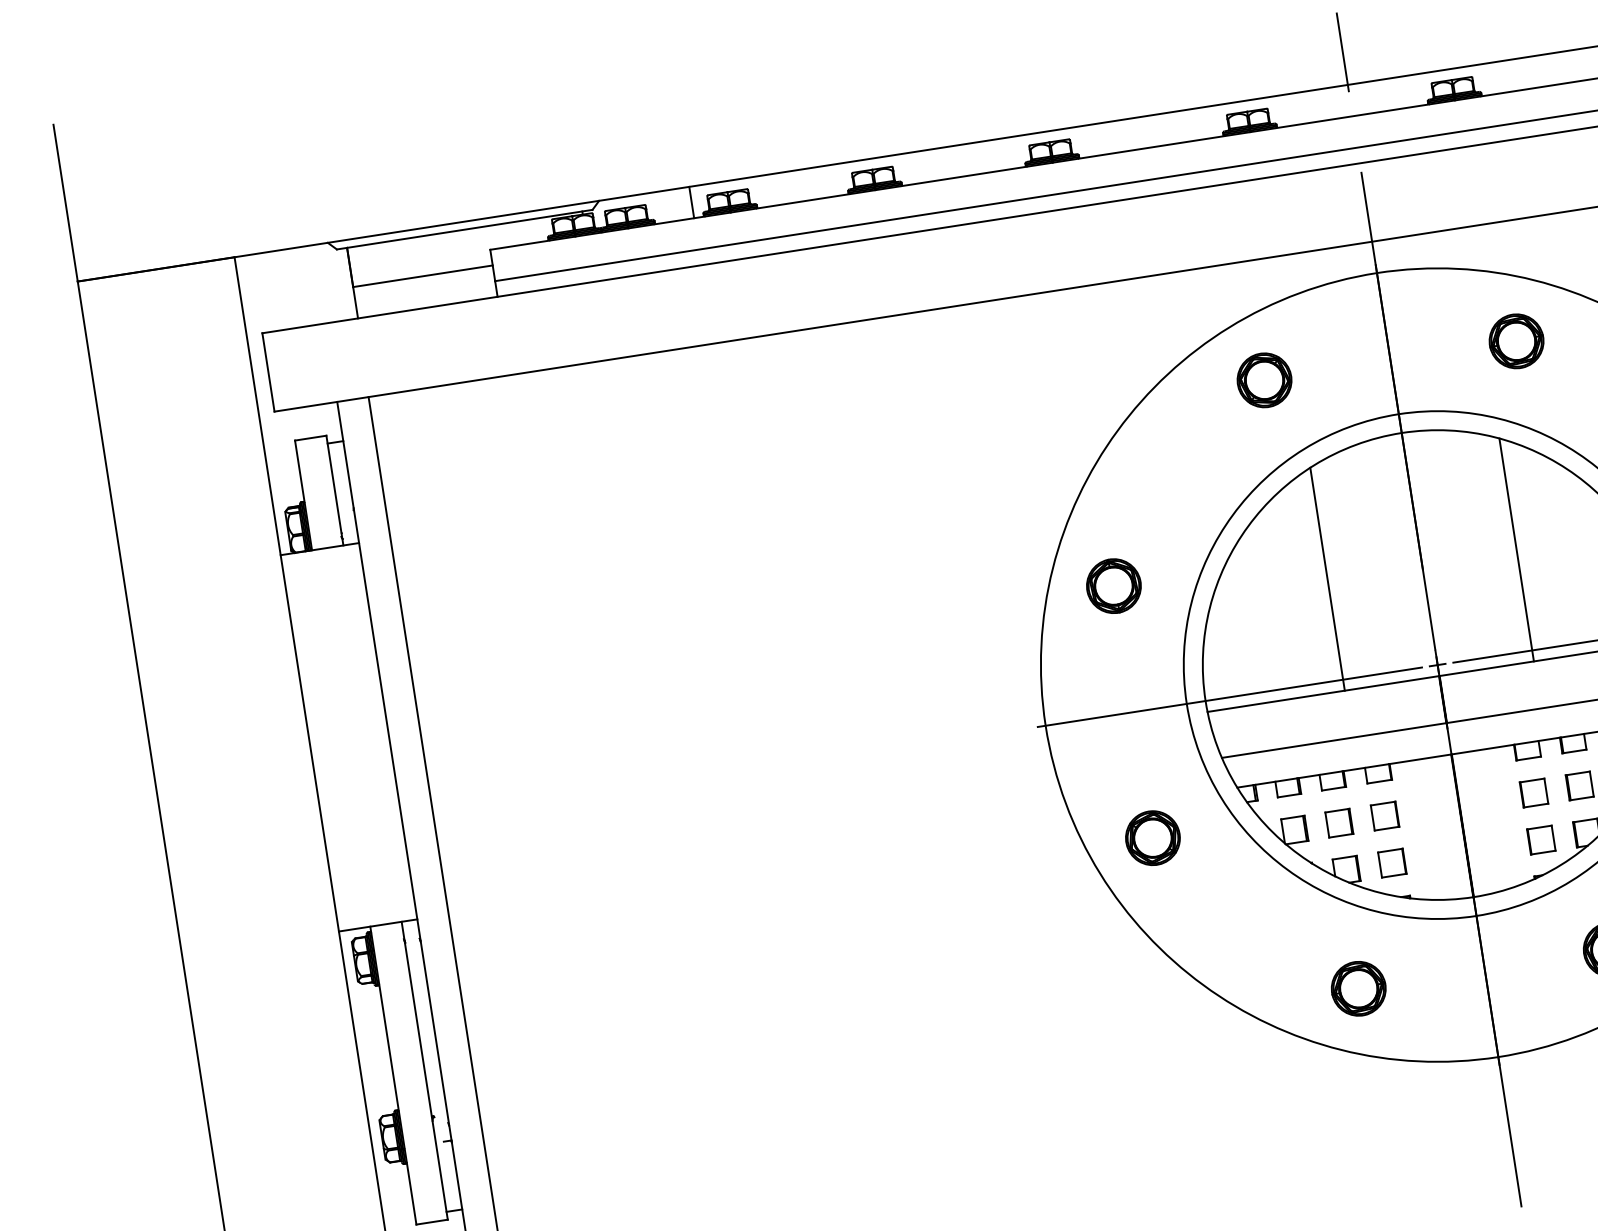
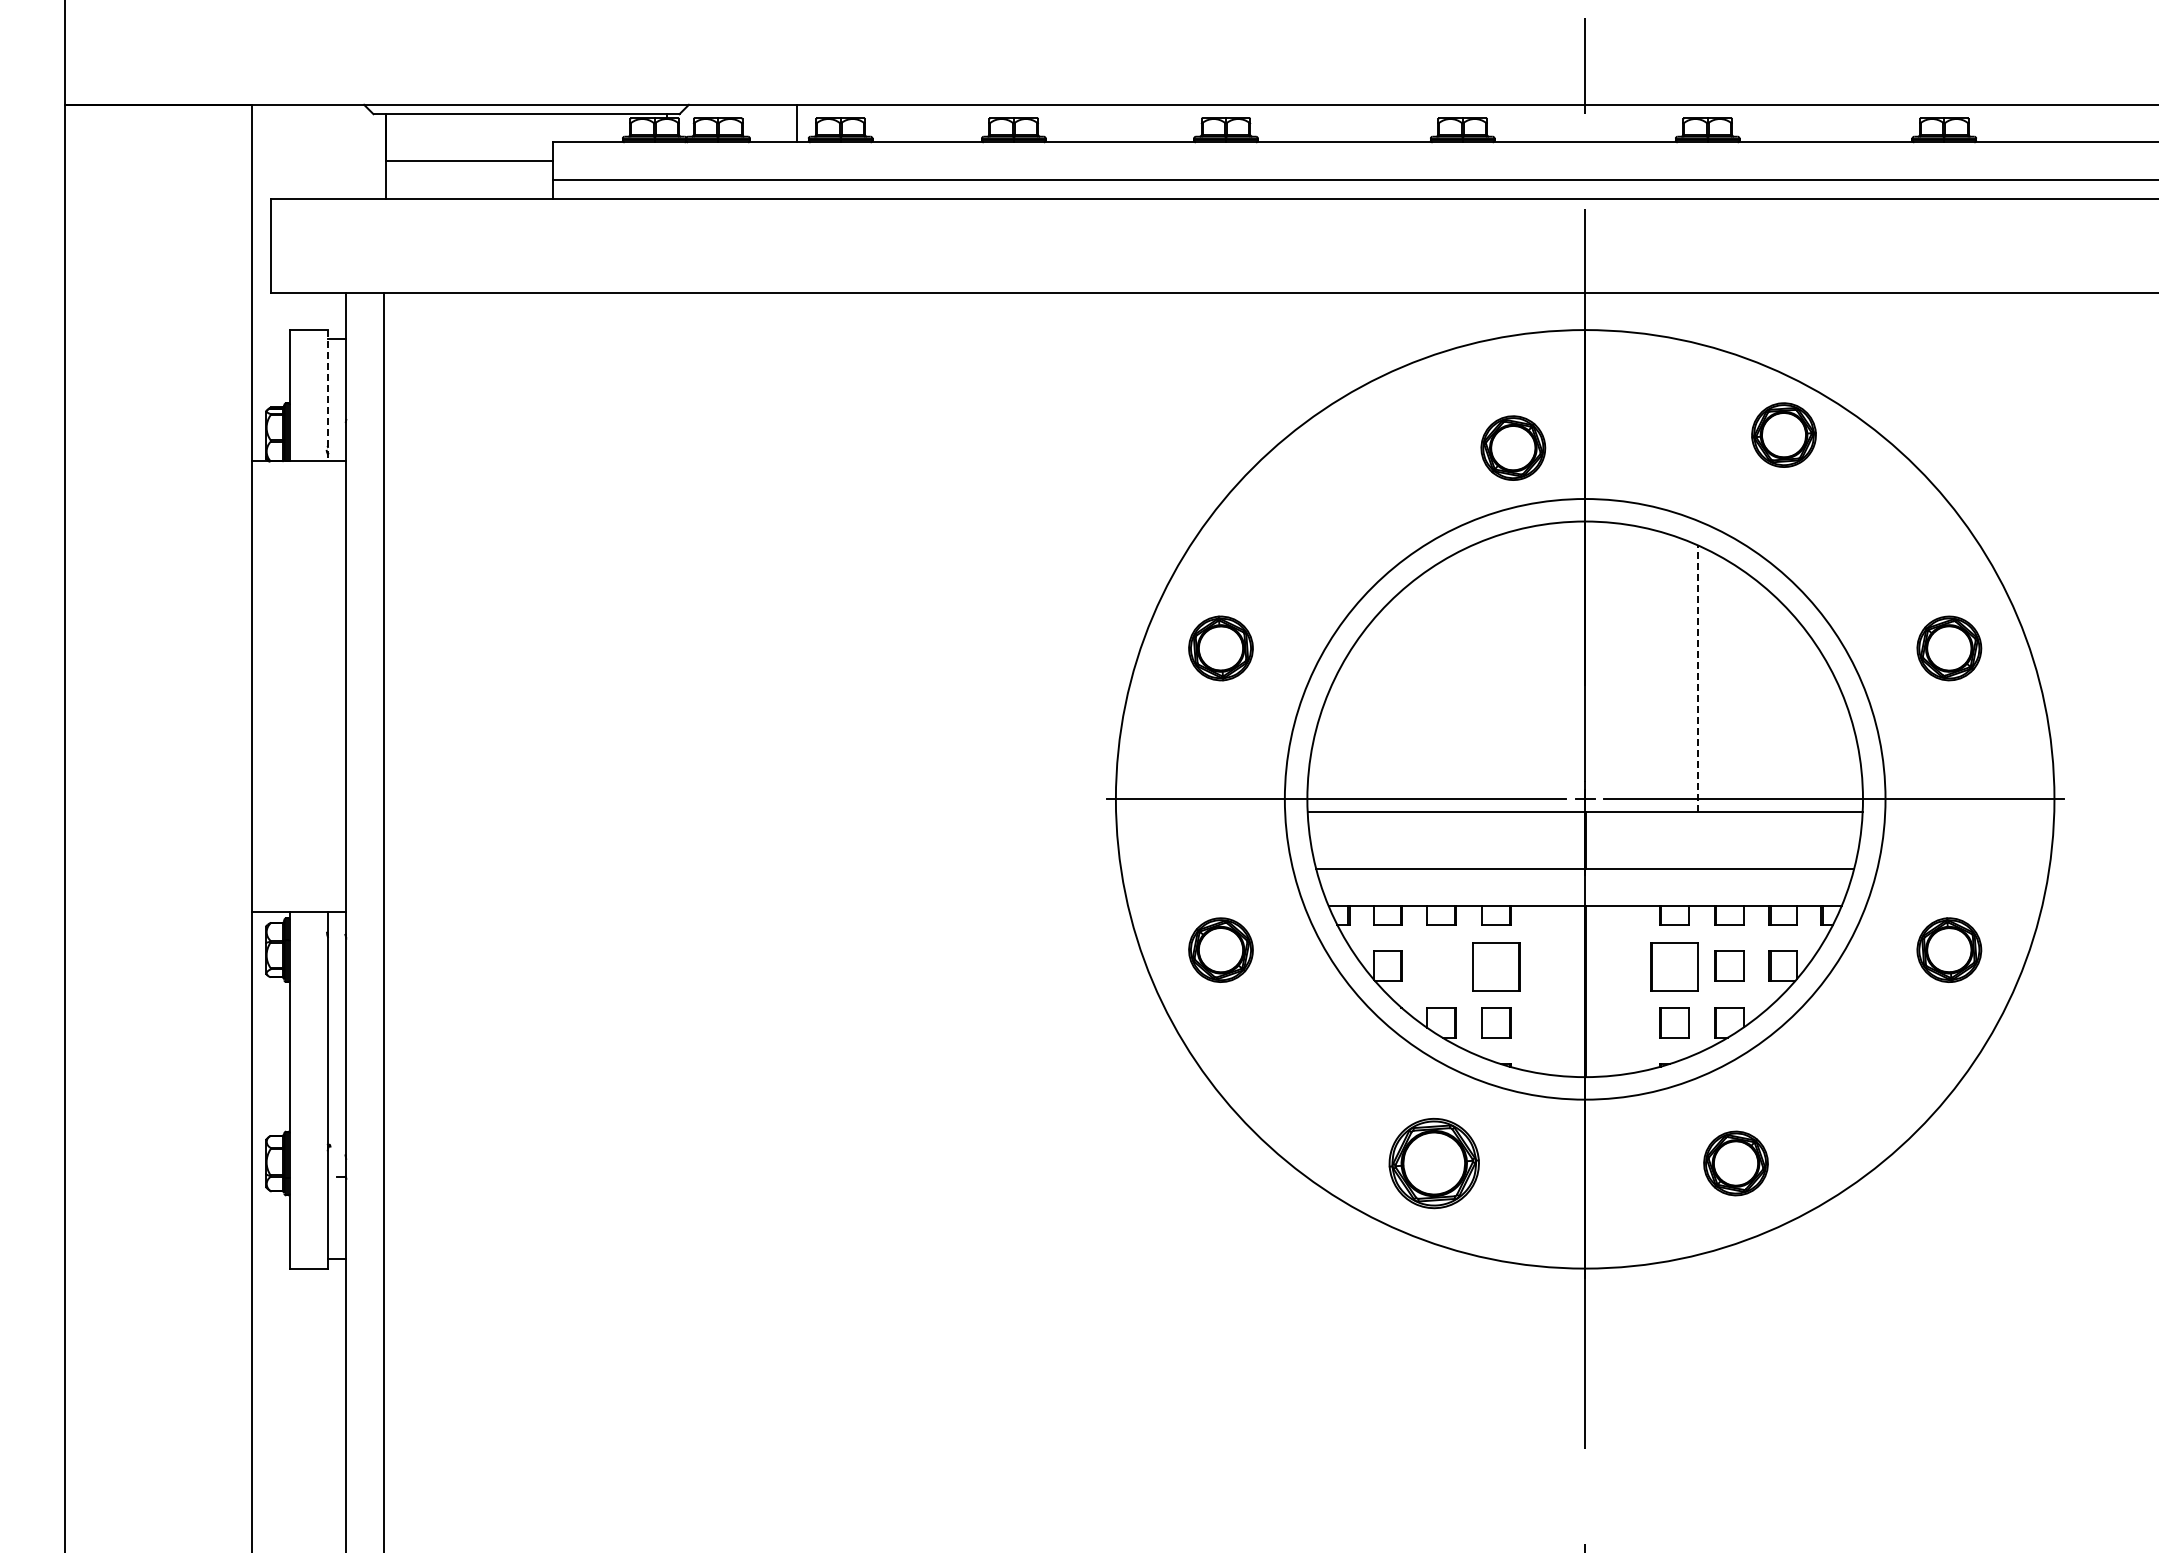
part: (1516, 340) -> (1783, 434), moved
part: (1264, 379) -> (1513, 447), moved
line: (334, 490) -> (327, 395), solid -> dashed
line: (1516, 549) -> (1698, 678), solid -> dashed
line: (1327, 578) -> (1472, 678), removed
part: (1533, 792) -> (1674, 965), size x1.6
part: (1385, 815) -> (1496, 965), size x1.6
part: (1339, 822) -> (1441, 965), removed
part: (1358, 988) -> (1434, 1163), size x1.4

